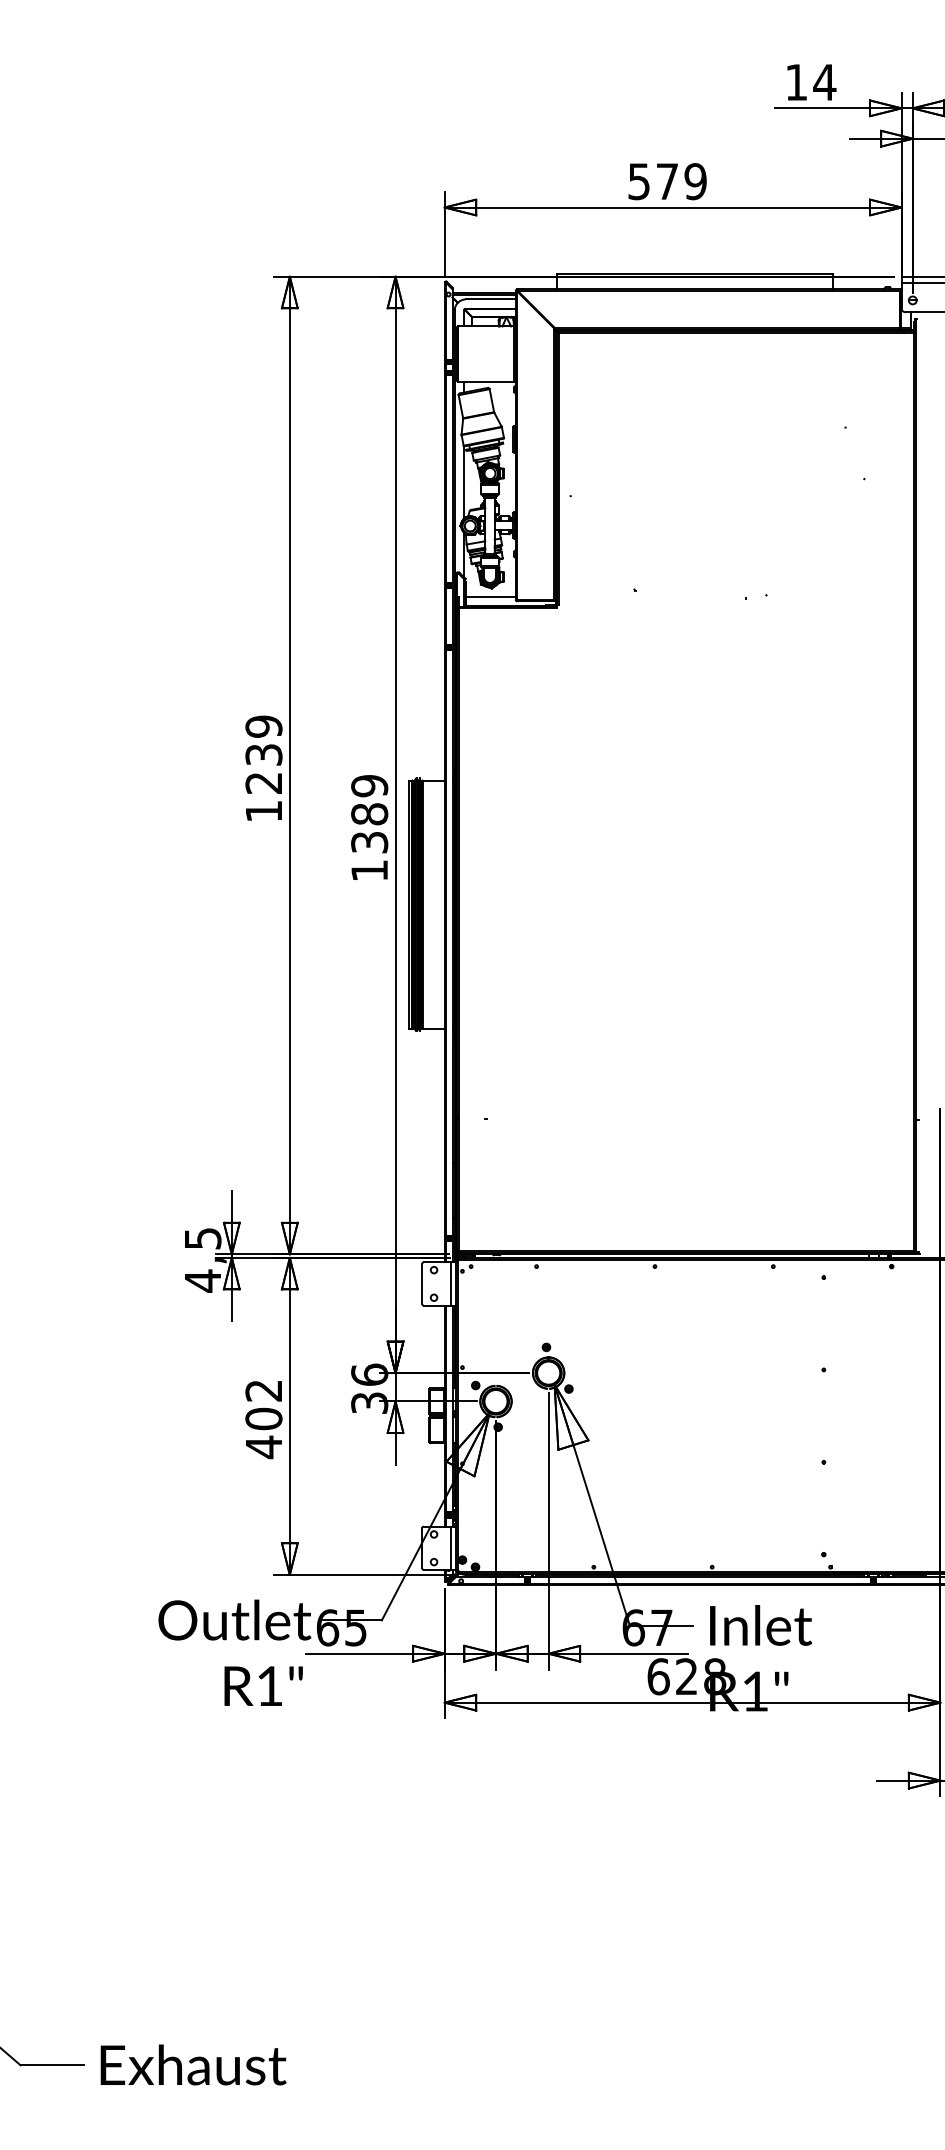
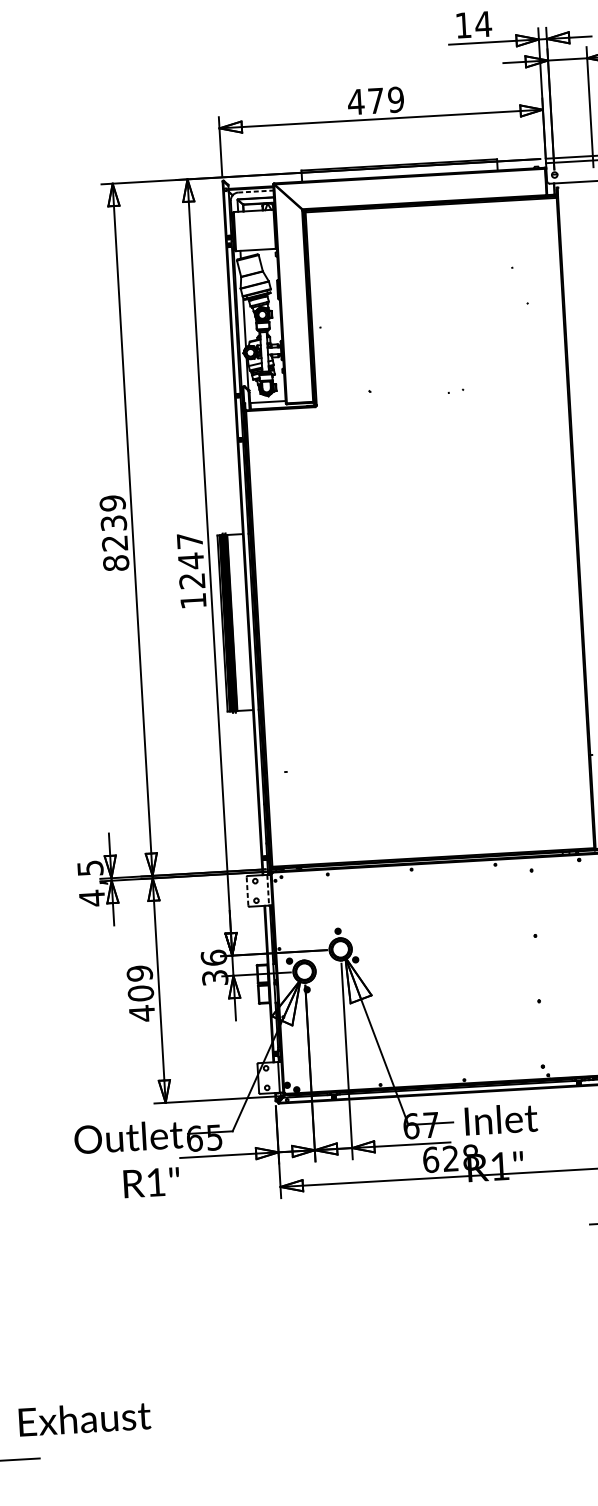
text: (638, 181) -> (355, 102), 579 -> 479
line: (490, 299) -> (255, 191), solid -> dashed
text: (263, 811) -> (115, 563), 1239 -> 8239
text: (369, 814) -> (191, 561), 1389 -> 1247
line: (422, 1283) -> (247, 891), solid -> dashed
line: (451, 1283) -> (268, 889), solid -> dashed
text: (263, 1390) -> (139, 973), 402 -> 409
text: (193, 2064) -> (84, 1418), moved

